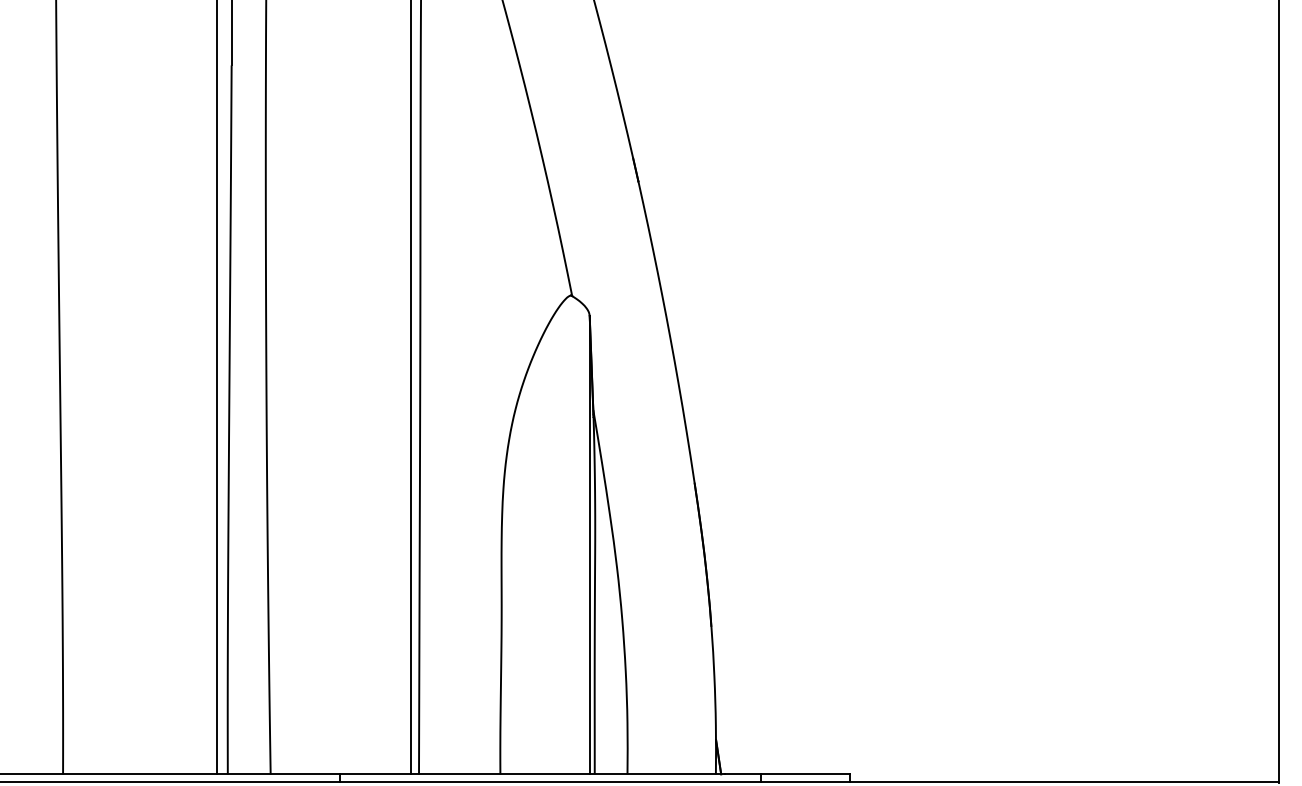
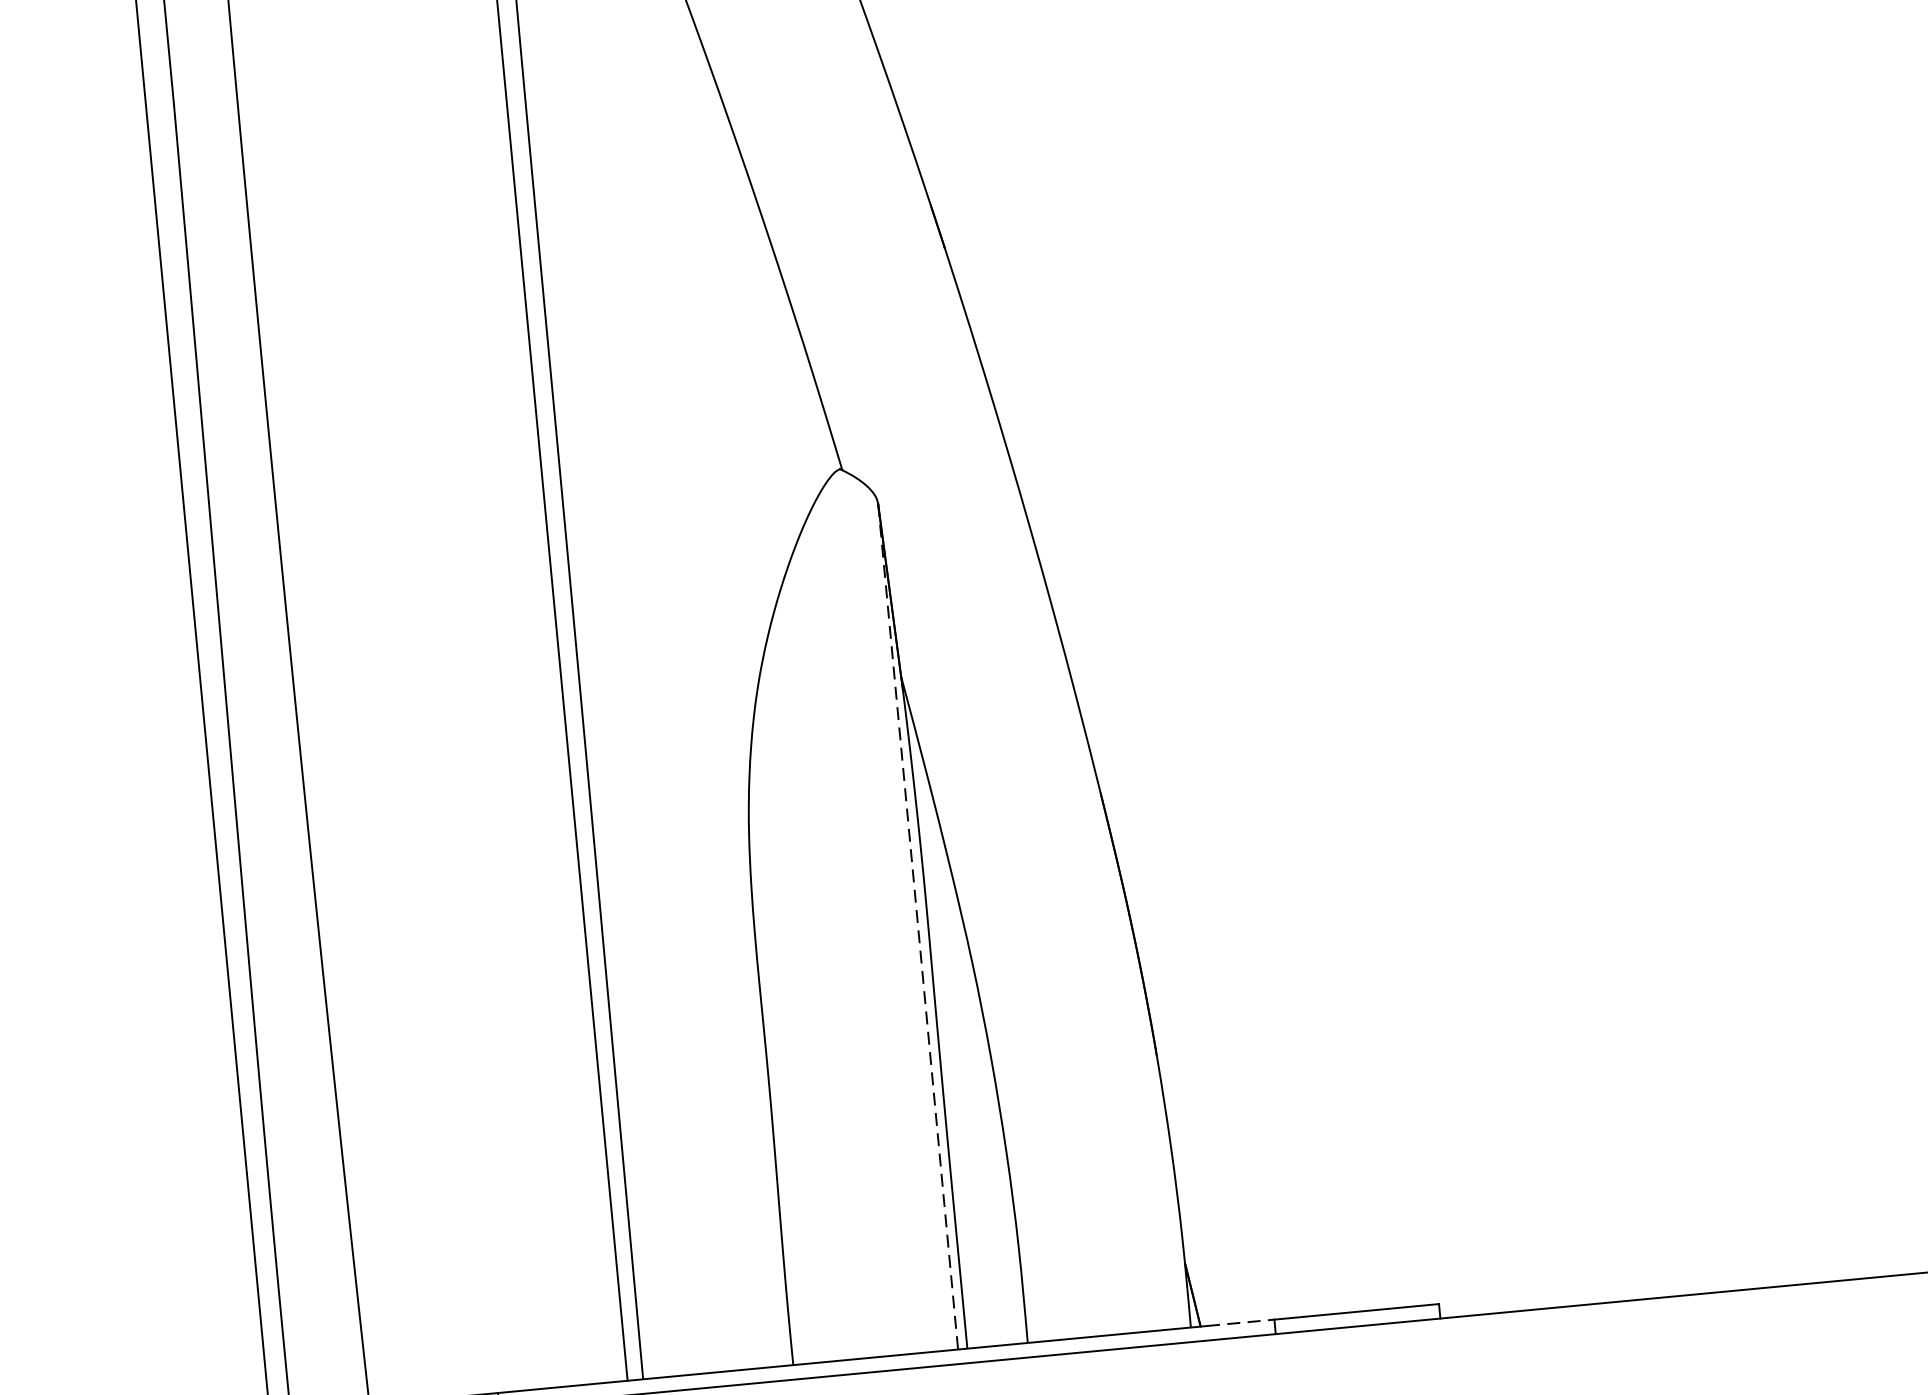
line: (589, 545) -> (917, 927), solid -> dashed
line: (743, 774) -> (1241, 1322), solid -> dashed

